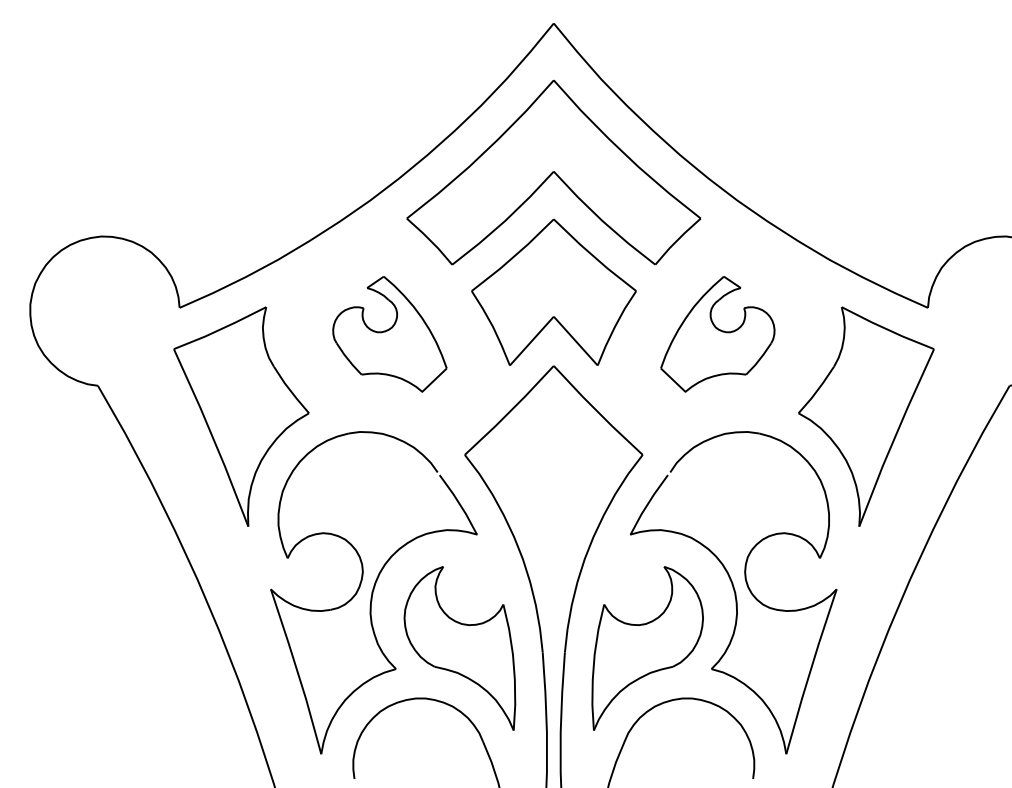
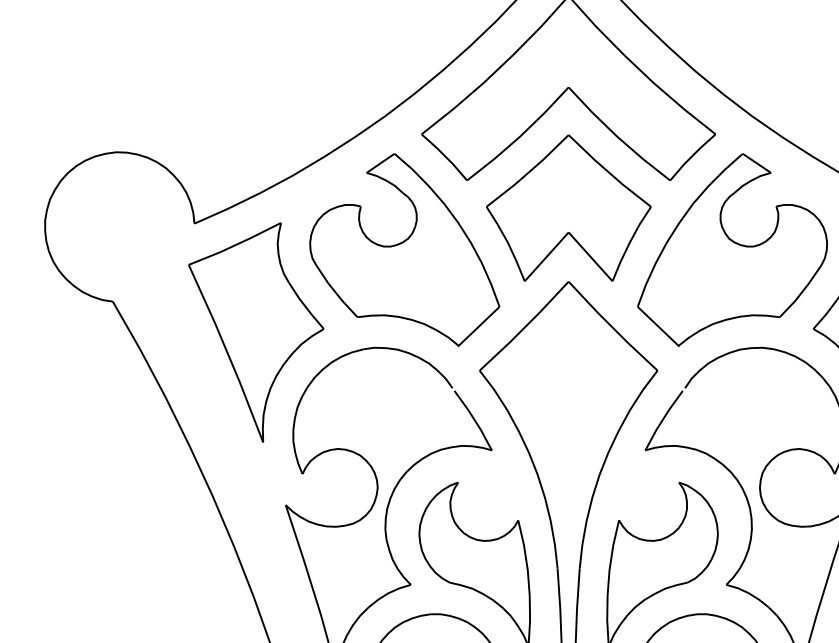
part: (389, 334) -> (404, 250), size x1.67
part: (717, 334) -> (732, 250), size x1.67

